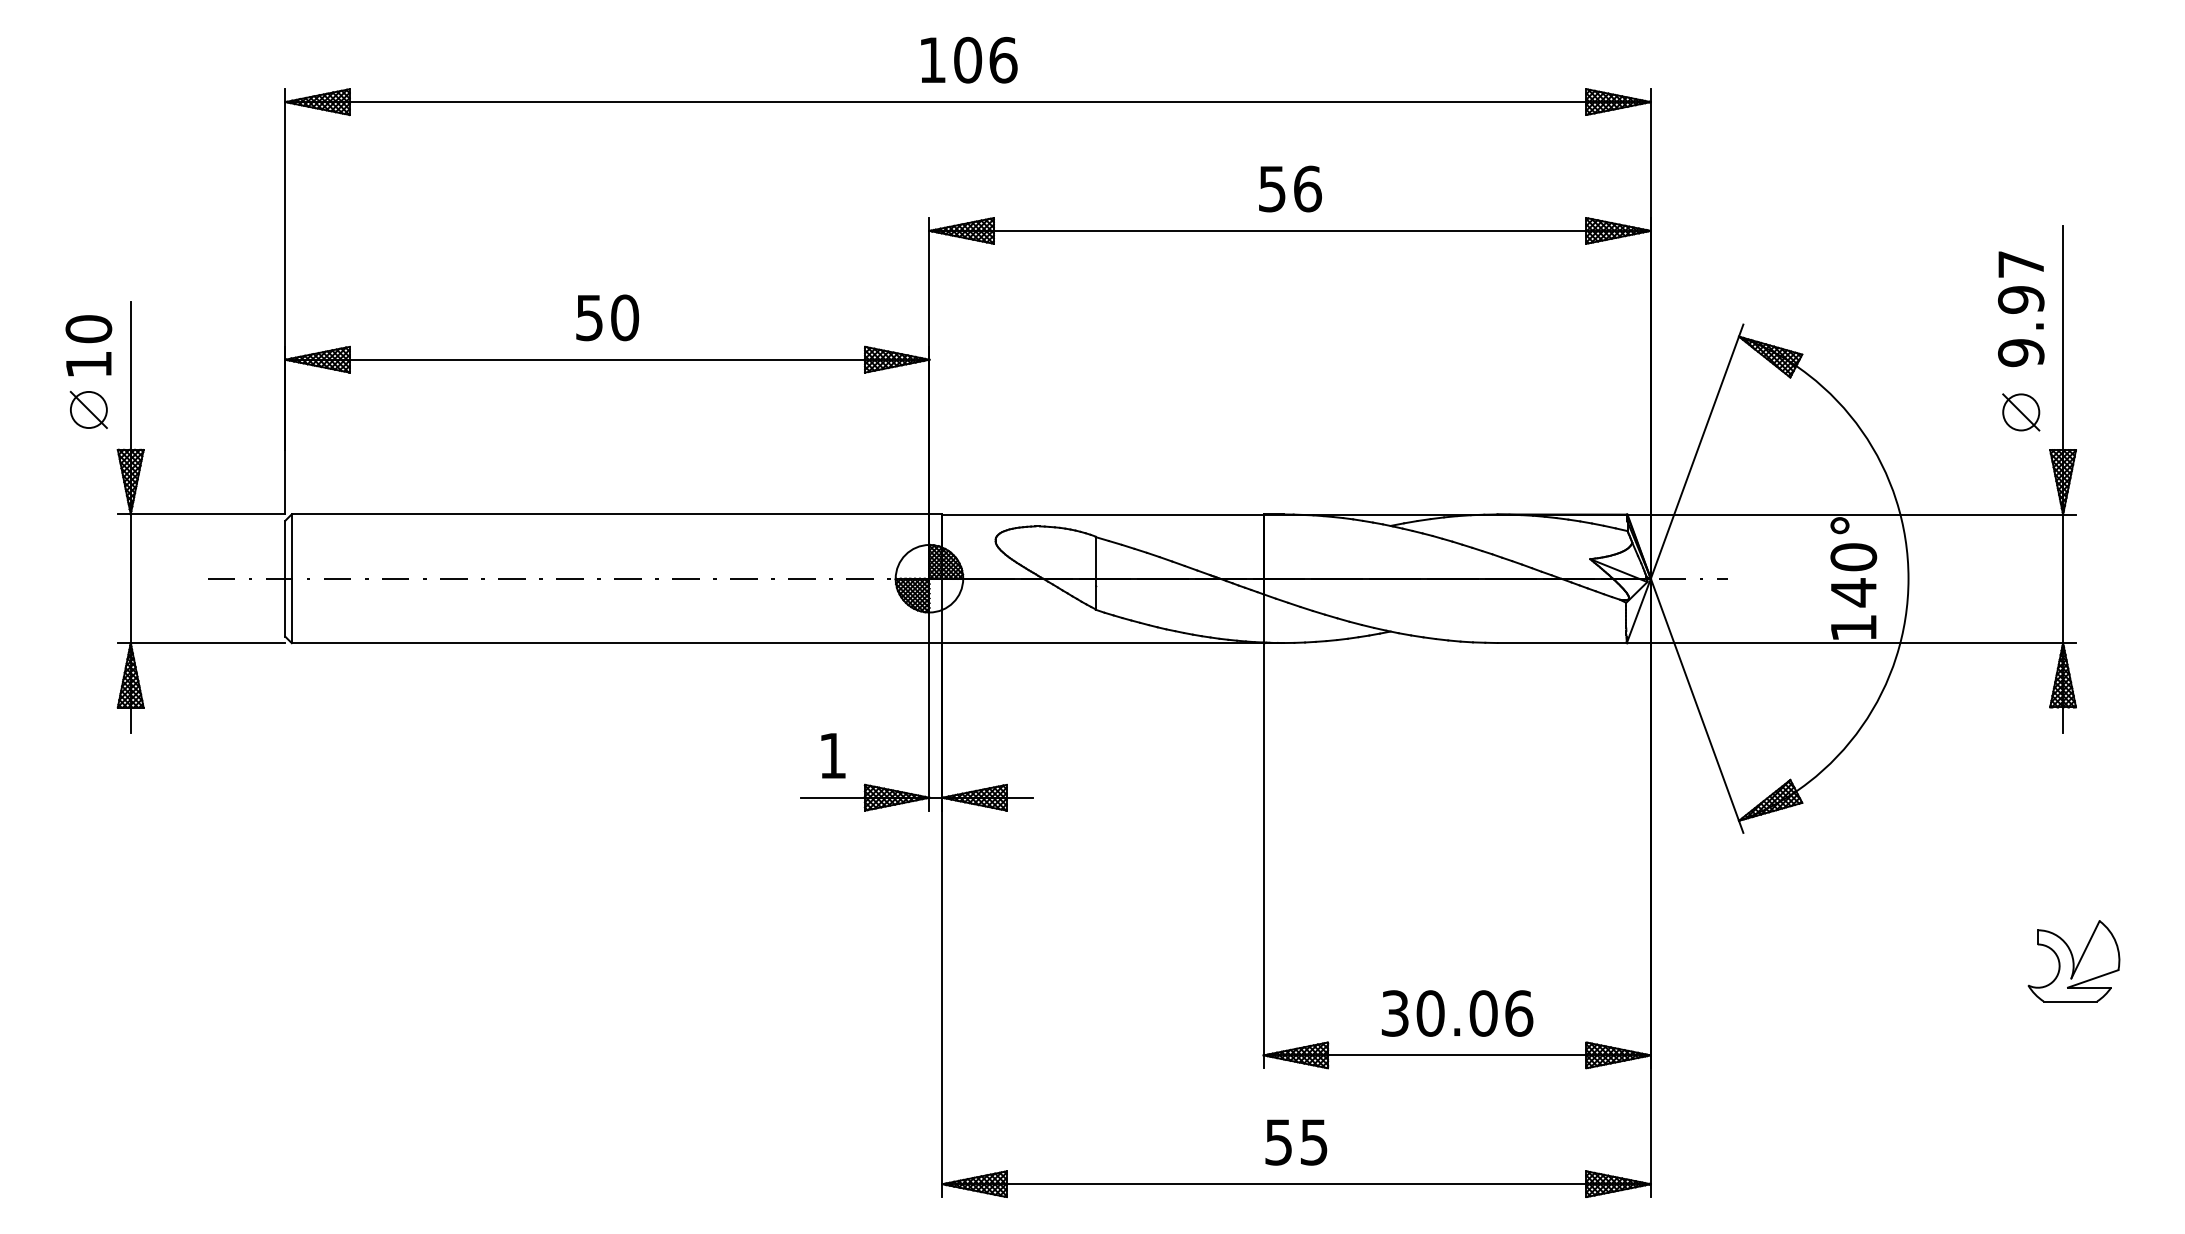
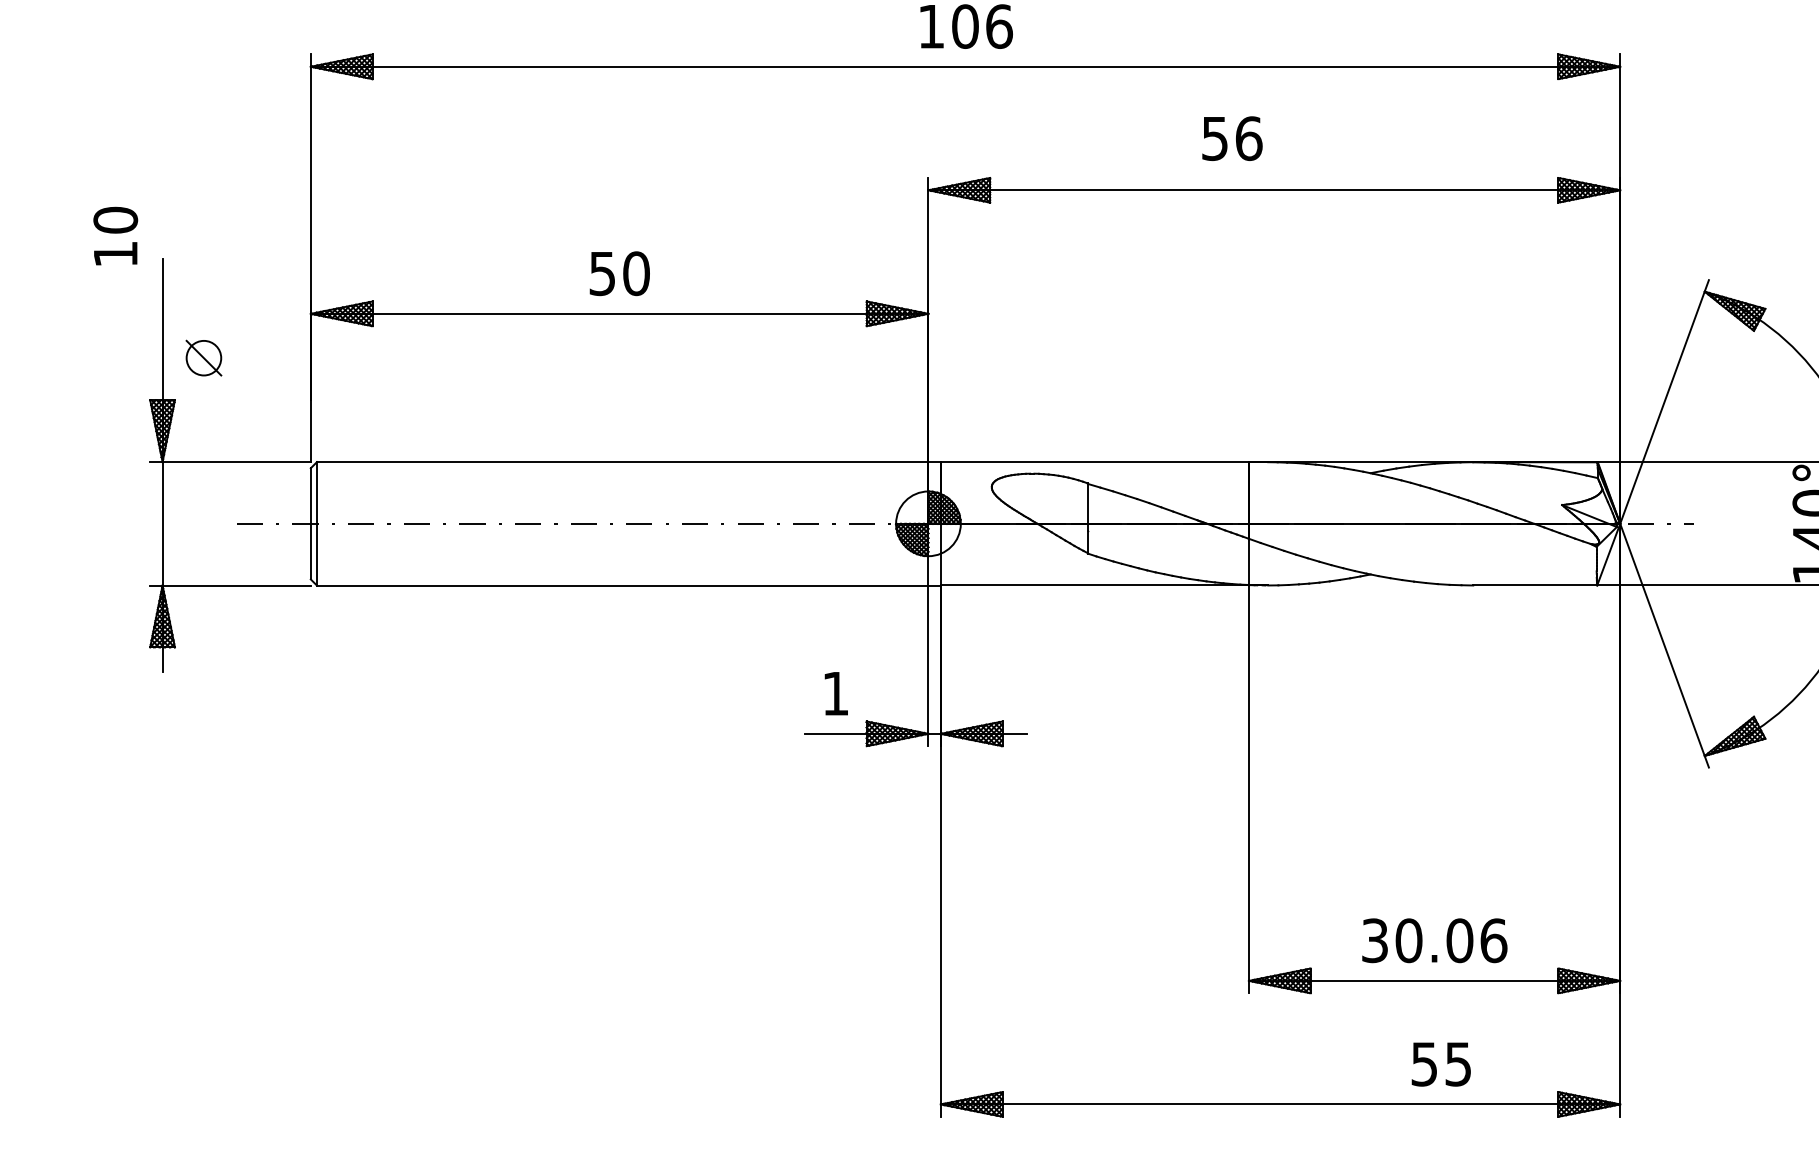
text: (1290, 188) -> (1232, 138), moved
text: (88, 345) -> (115, 235), moved
part: (88, 409) -> (203, 357), moved
text: (1296, 1142) -> (1441, 1064), moved

